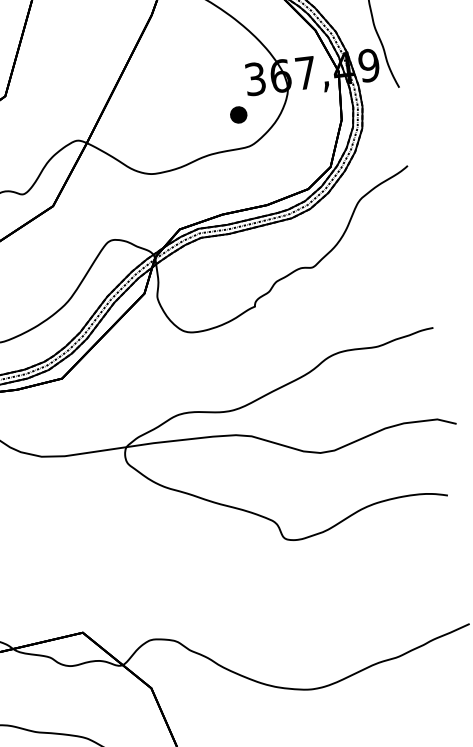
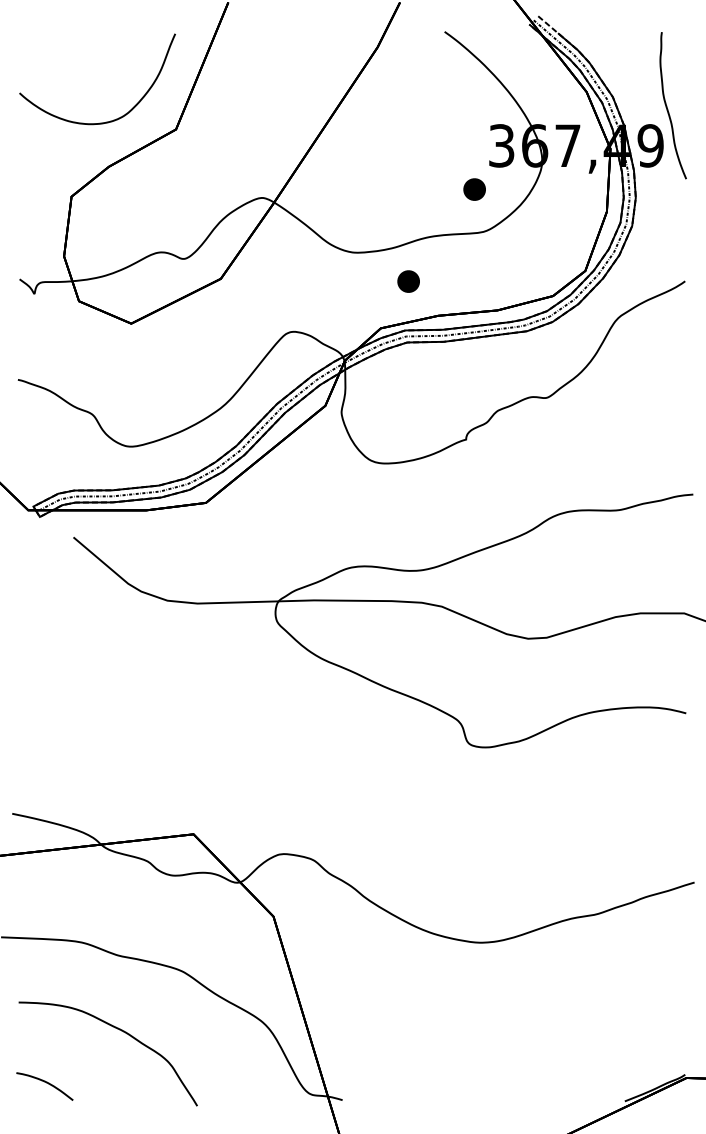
part: (196, 191) -> (408, 281), added

